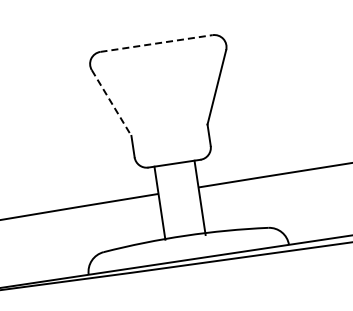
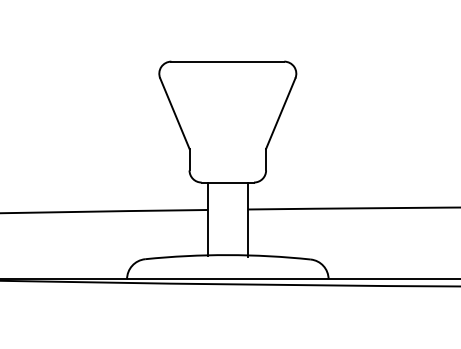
line: (157, 43) -> (228, 61), dashed -> solid
line: (112, 103) -> (175, 114), dashed -> solid

